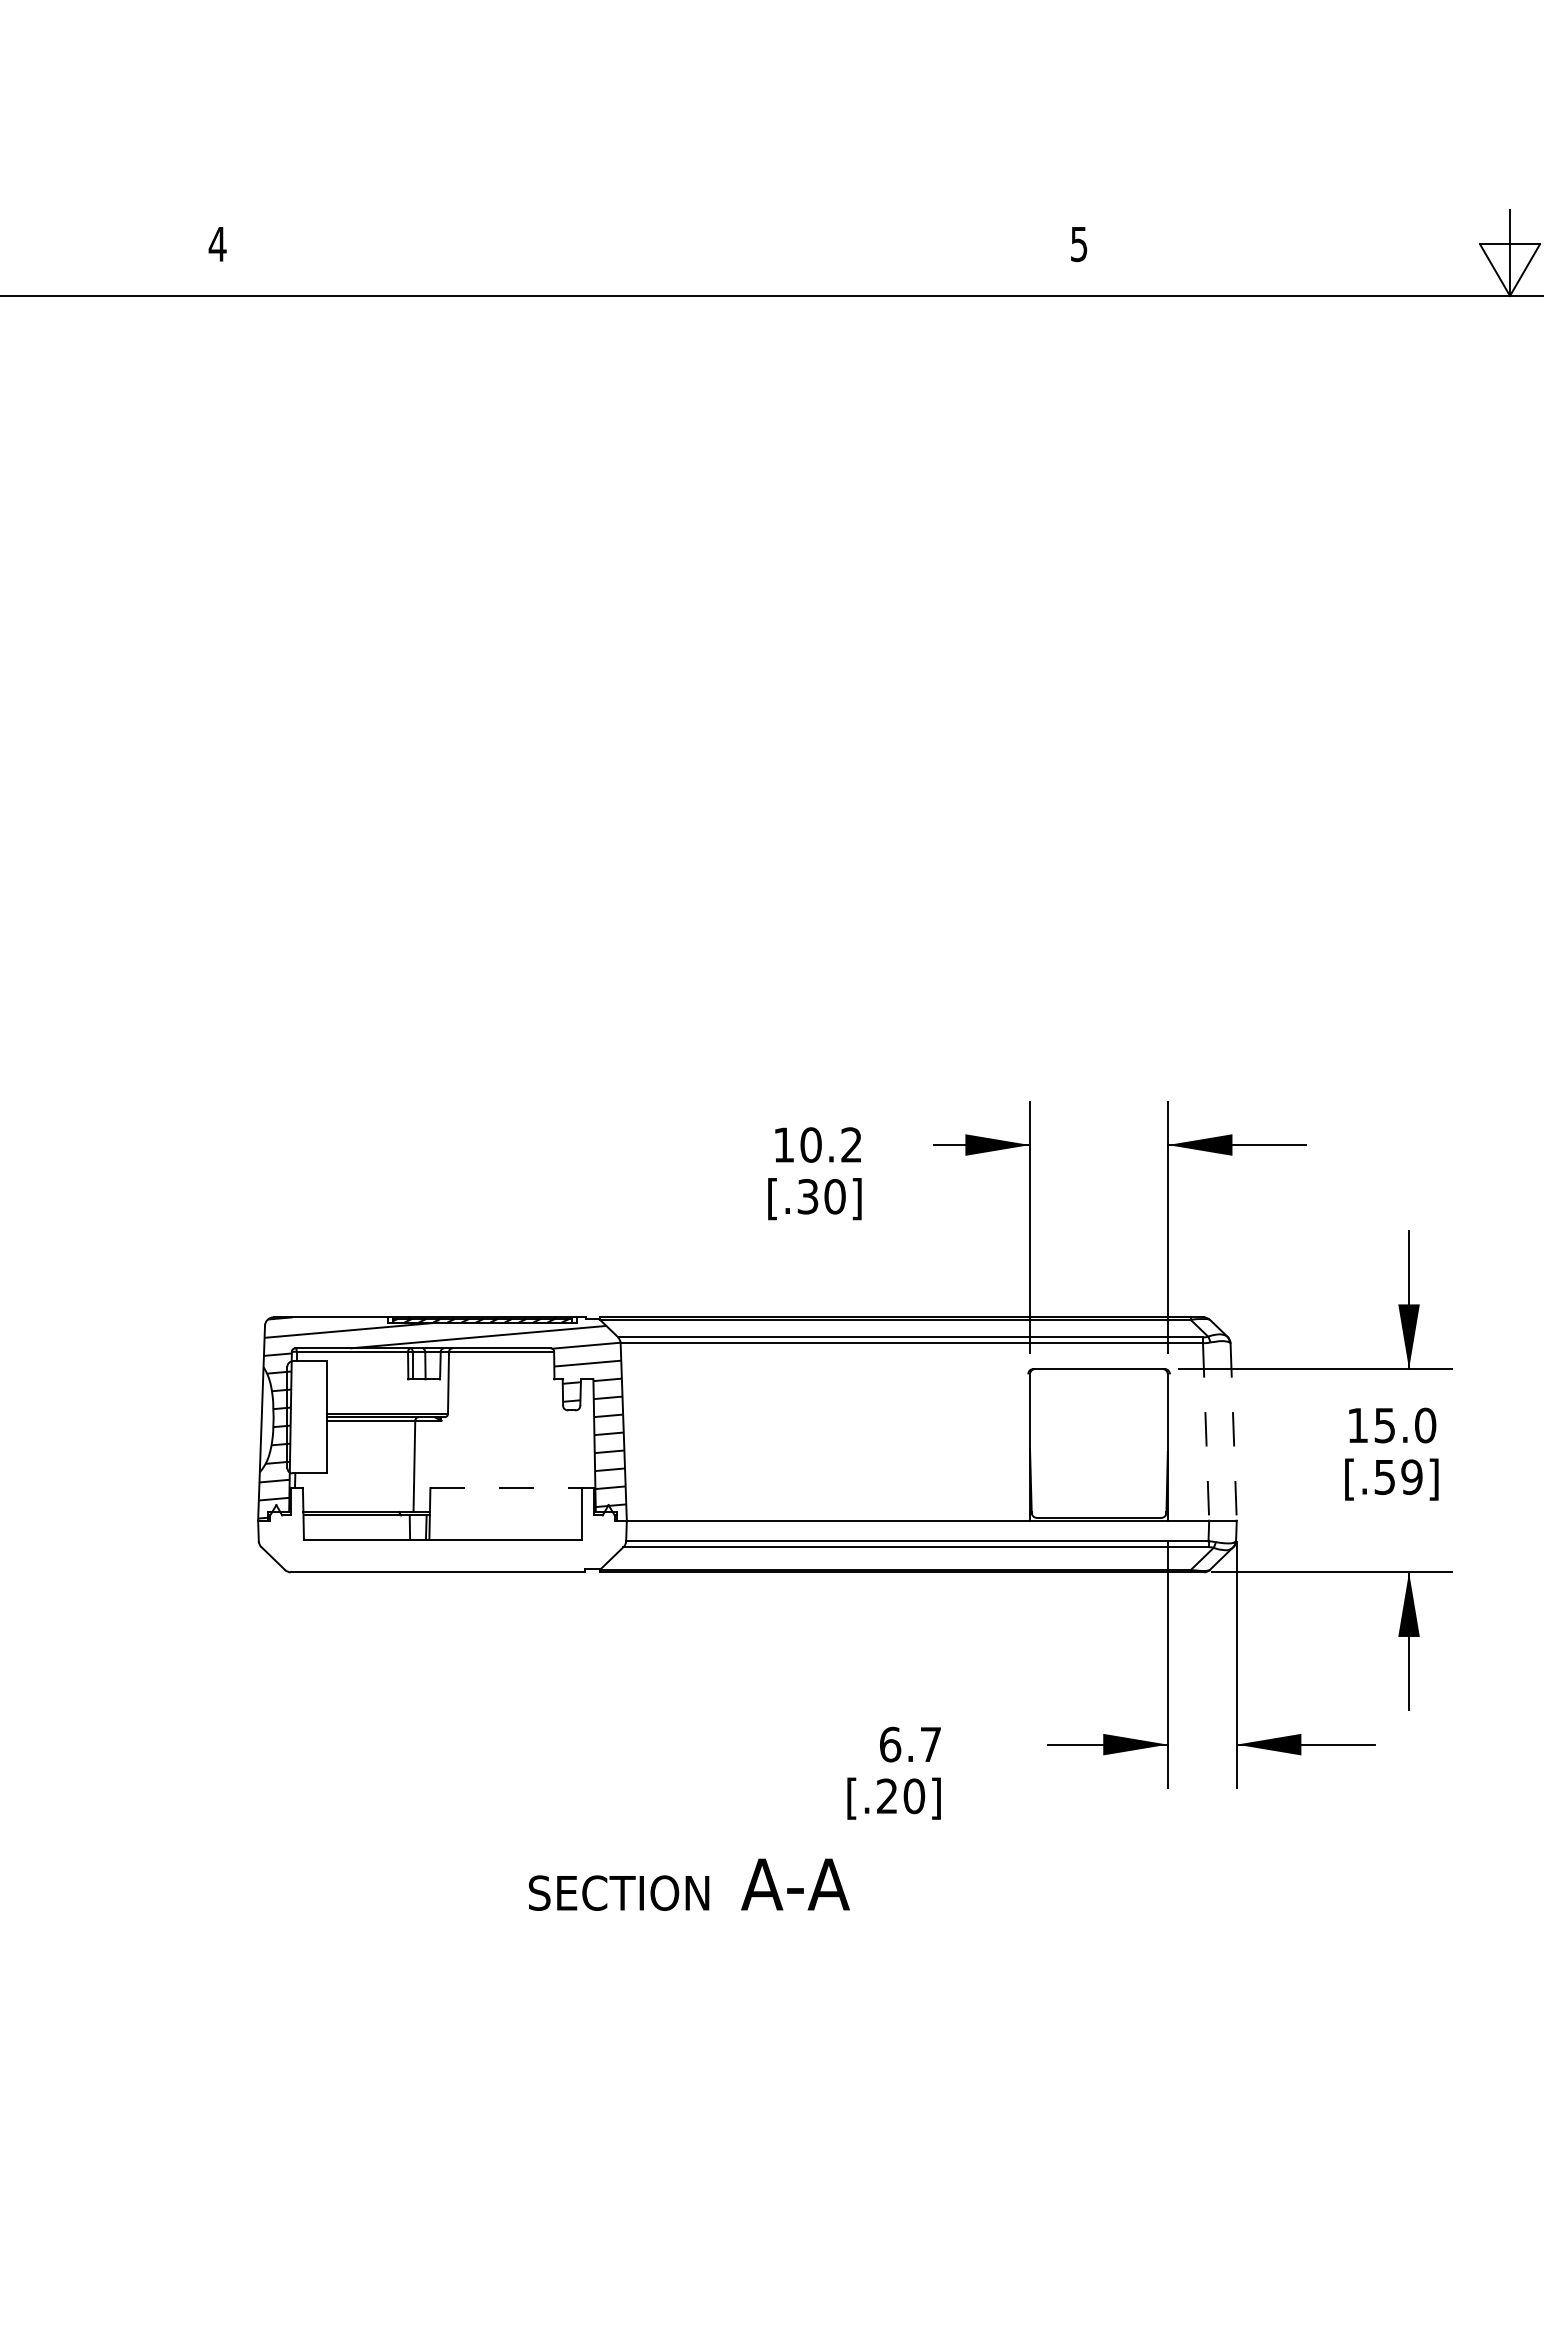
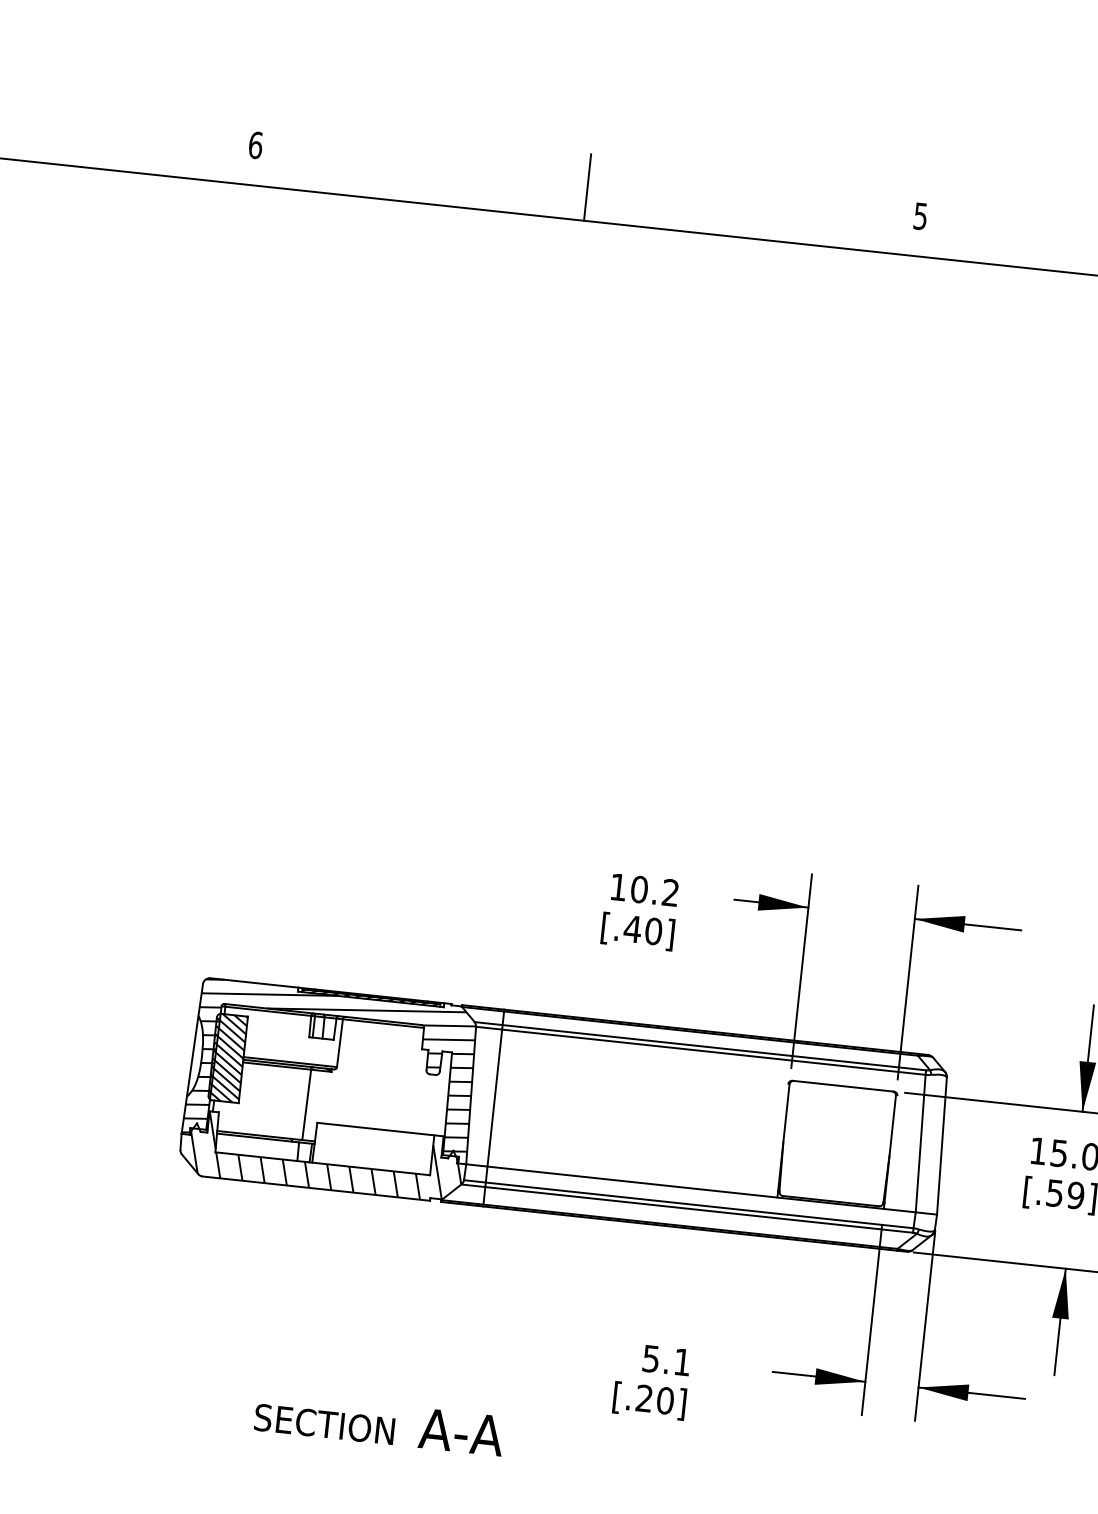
text: (217, 244) -> (255, 145), 4 -> 6
line: (648, 252) -> (587, 187), added
text: (807, 1196) -> (632, 928), [.30] -> [.40]
hatch: (307, 1417) -> (228, 1058), added
line: (1206, 1431) -> (921, 1143), dashed -> solid
line: (1233, 1431) -> (941, 1145), dashed -> solid
line: (654, 1444) -> (493, 1107), added
line: (512, 1487) -> (380, 1129), dashed -> solid
hatch: (446, 1529) -> (326, 1156), added
text: (910, 1744) -> (666, 1360), 6.7 -> 5.1
text: (688, 1884) -> (378, 1423), moved

